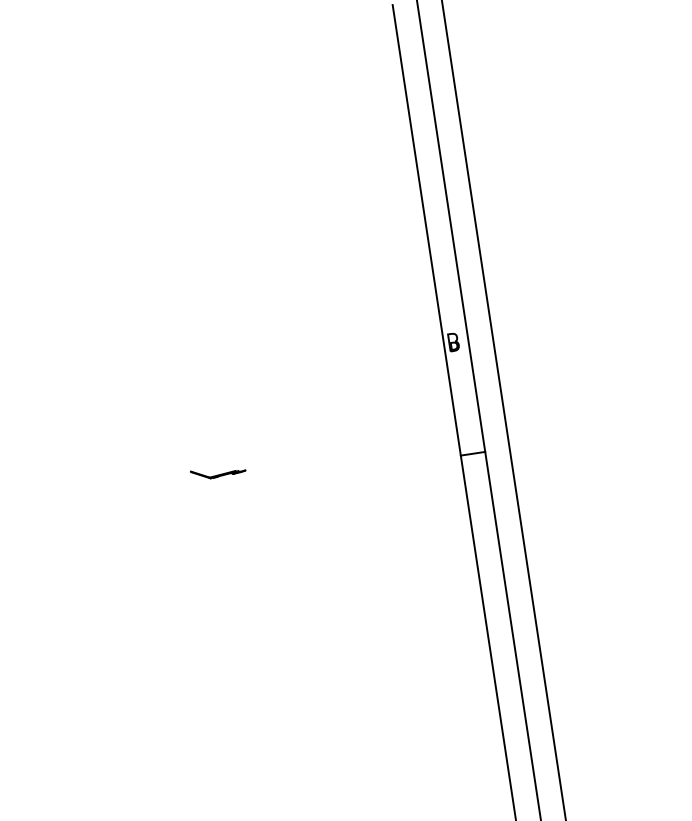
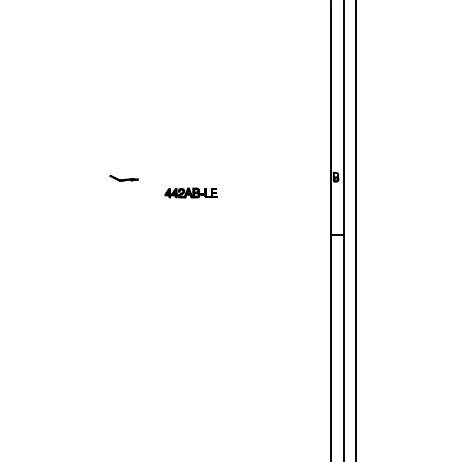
part: (178, 413) -> (190, 192), added
part: (216, 471) -> (123, 177), moved

